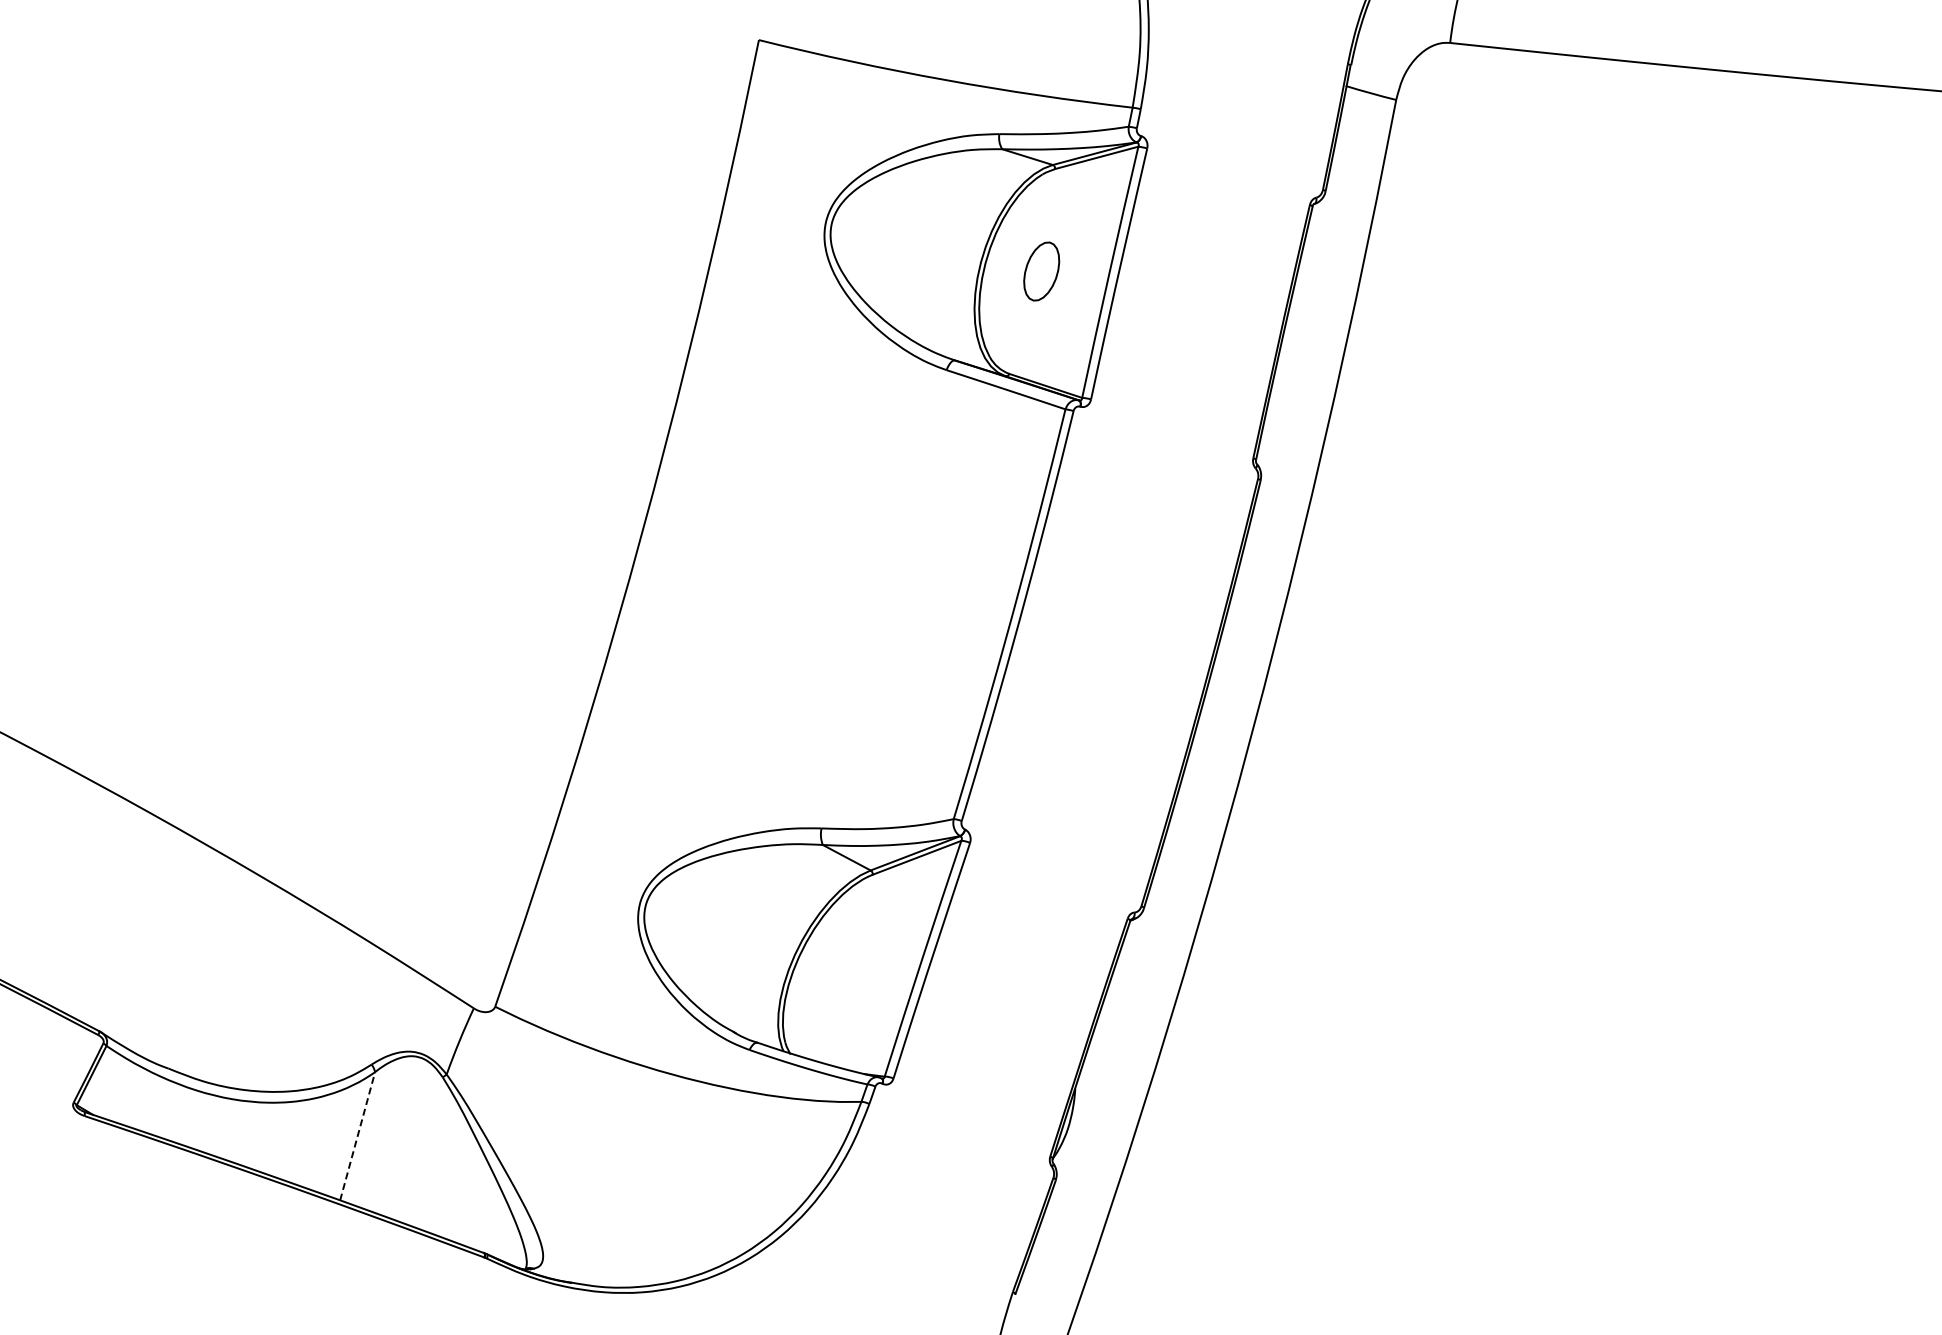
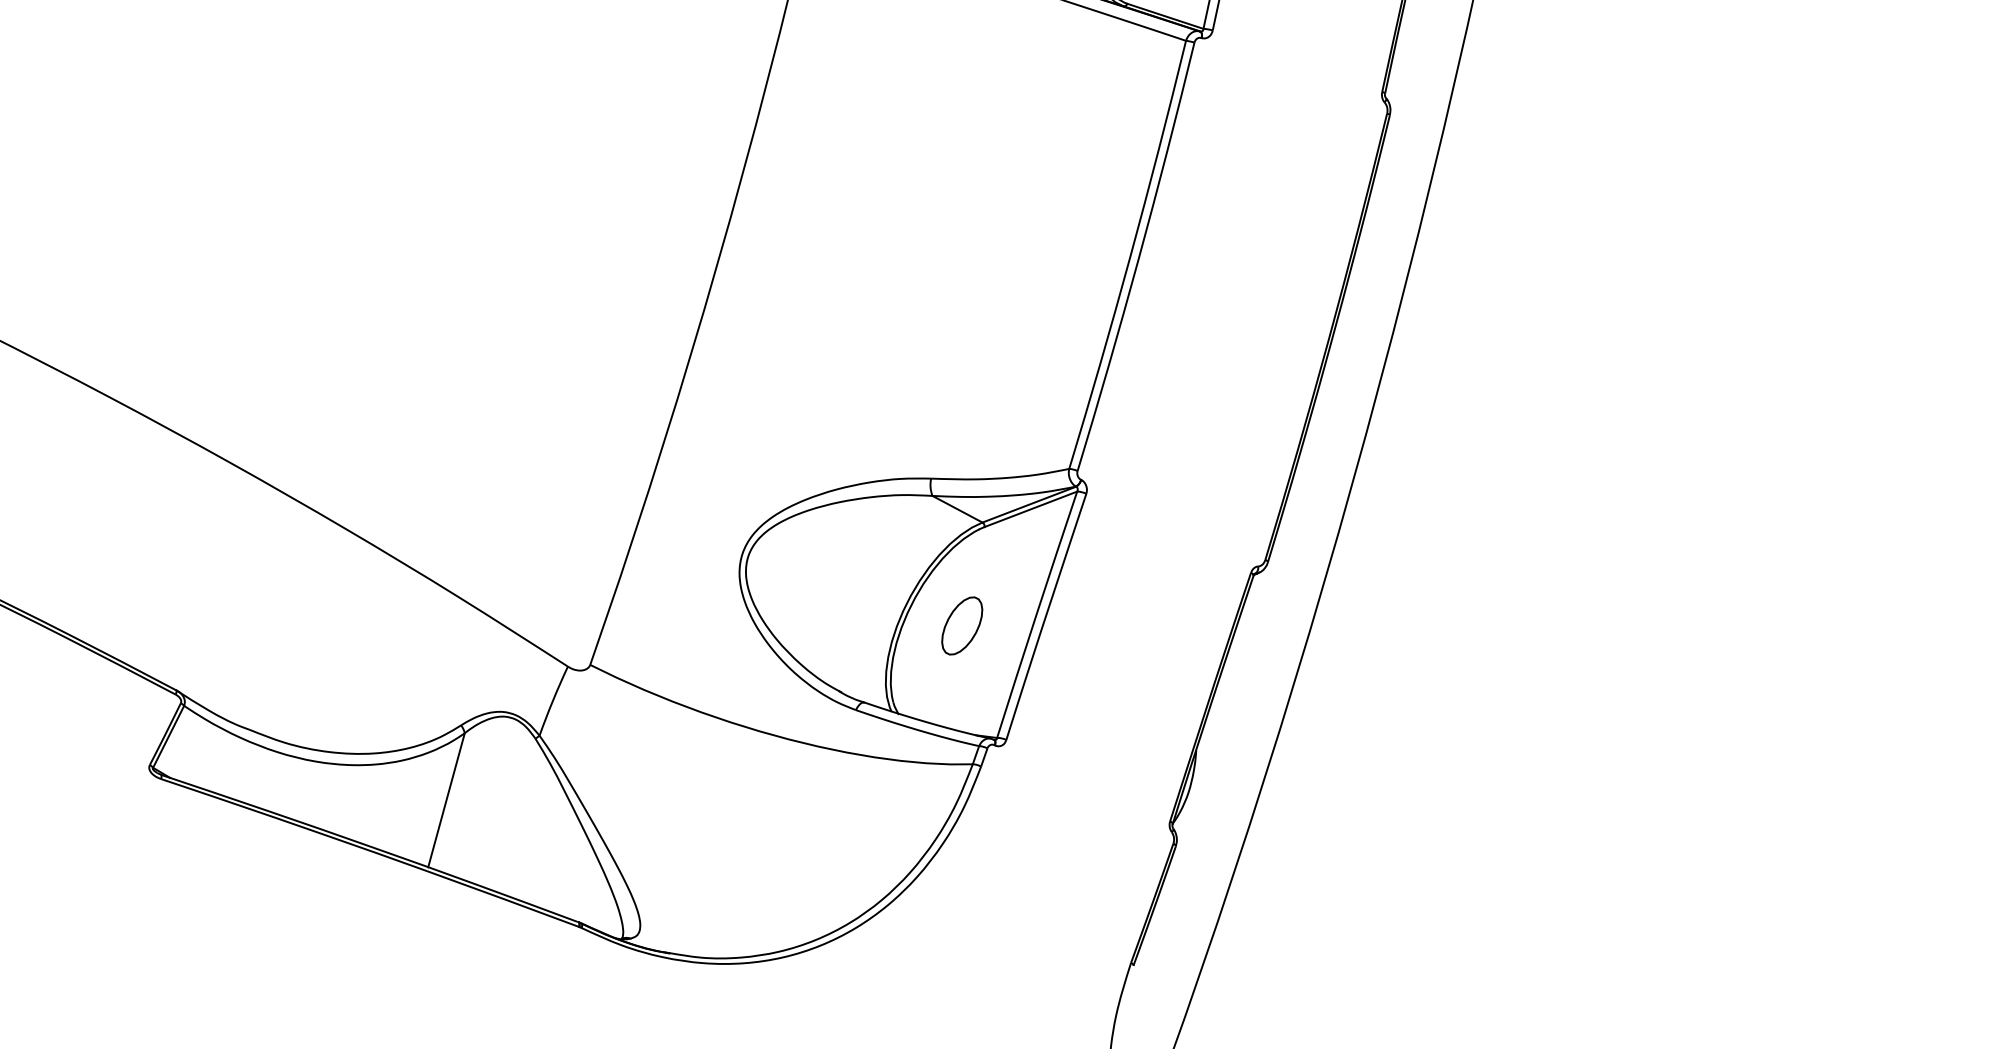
part: (851, 969) -> (962, 626), added
line: (357, 1136) -> (446, 800), dashed -> solid

